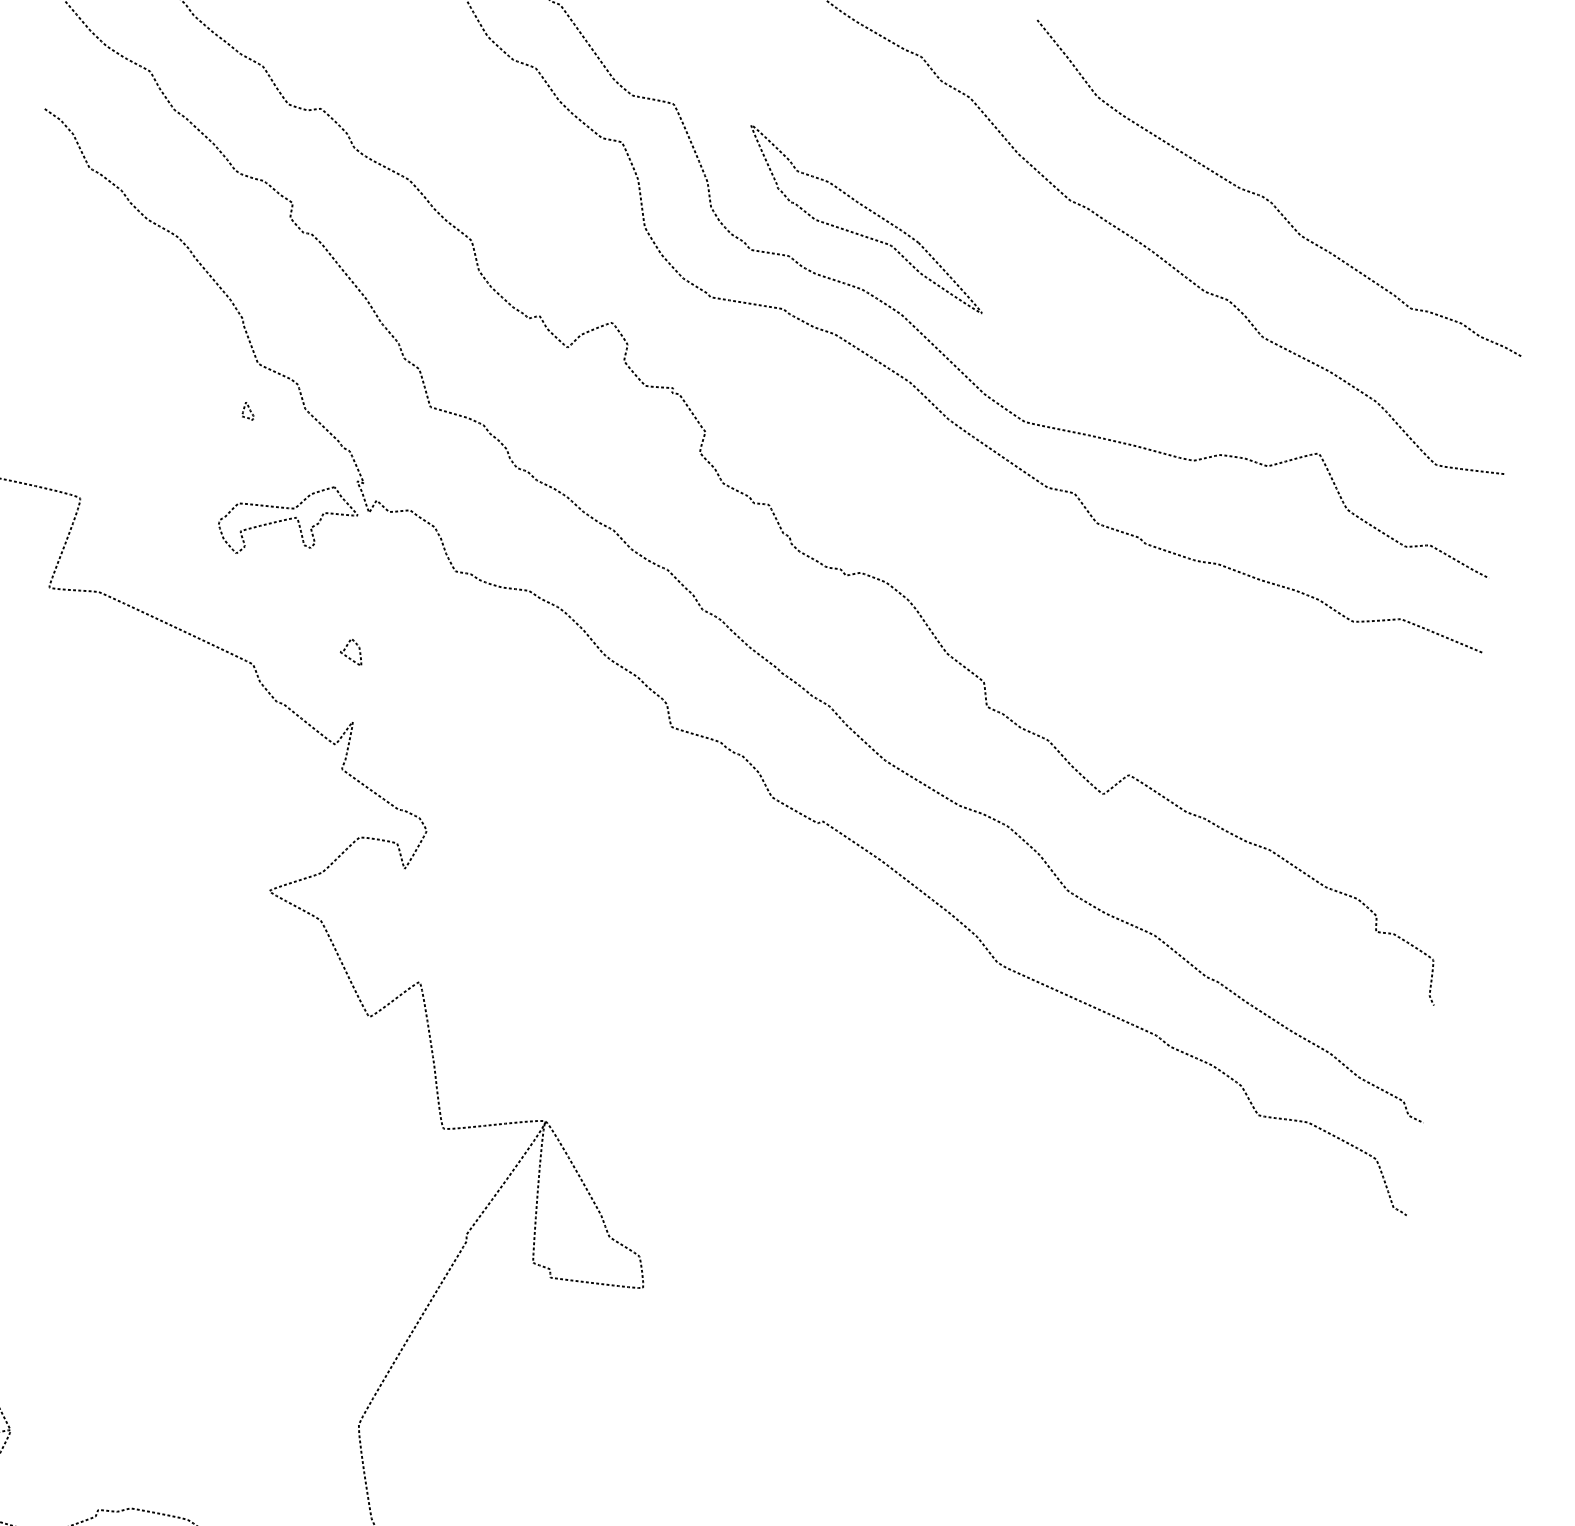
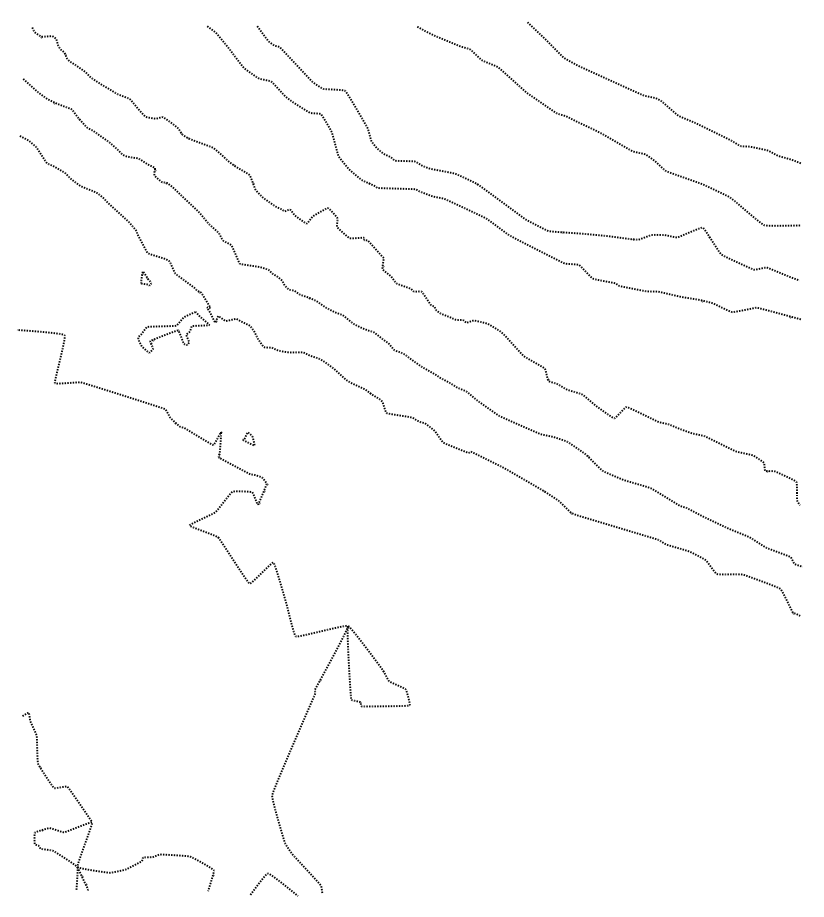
part: (866, 218) -> (452, 136), removed
part: (247, 411) -> (145, 278), size x1.6
part: (351, 650) -> (248, 438), moved

